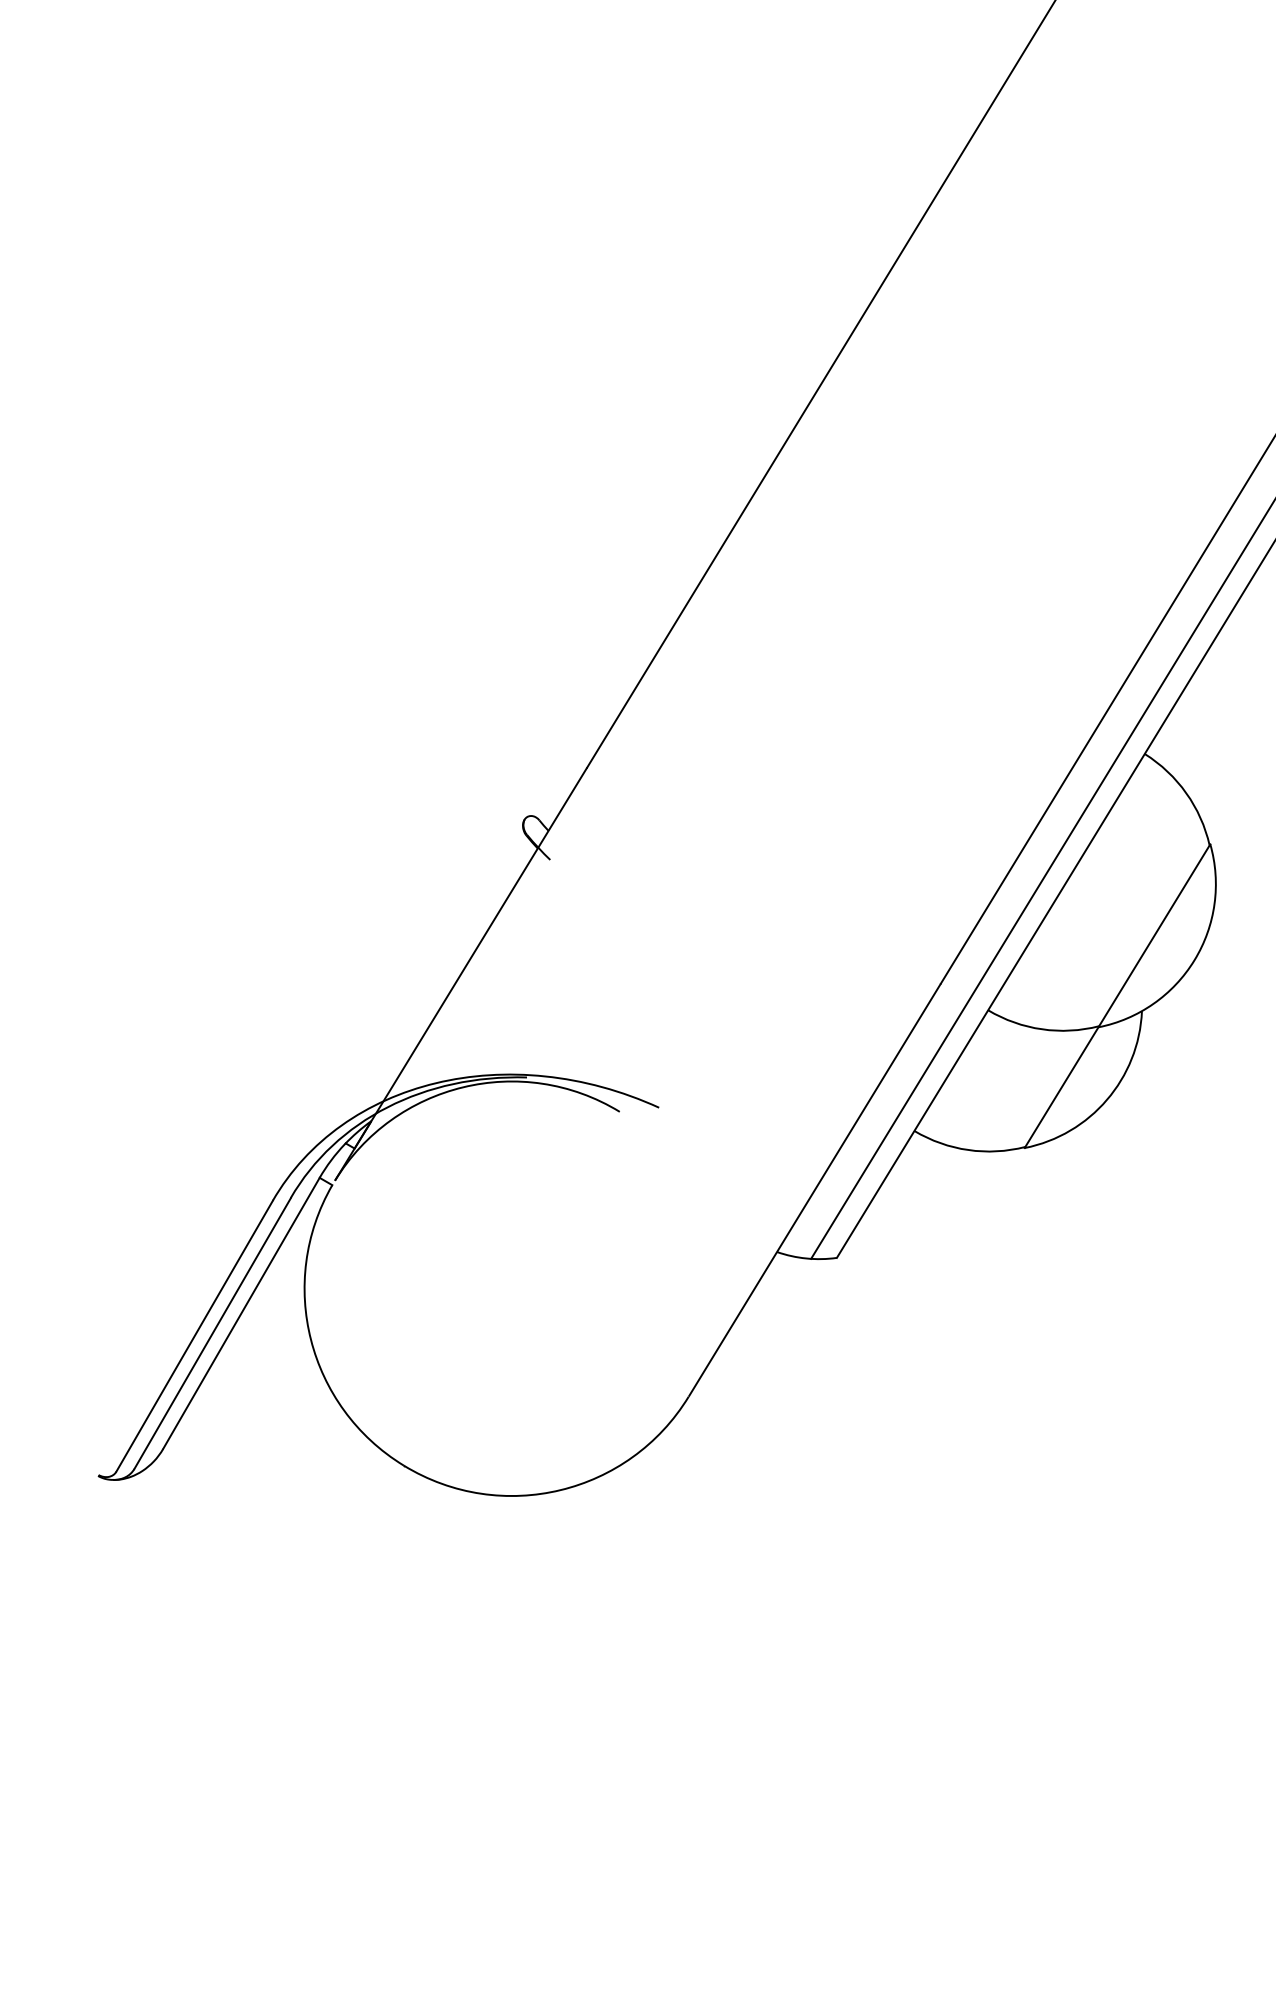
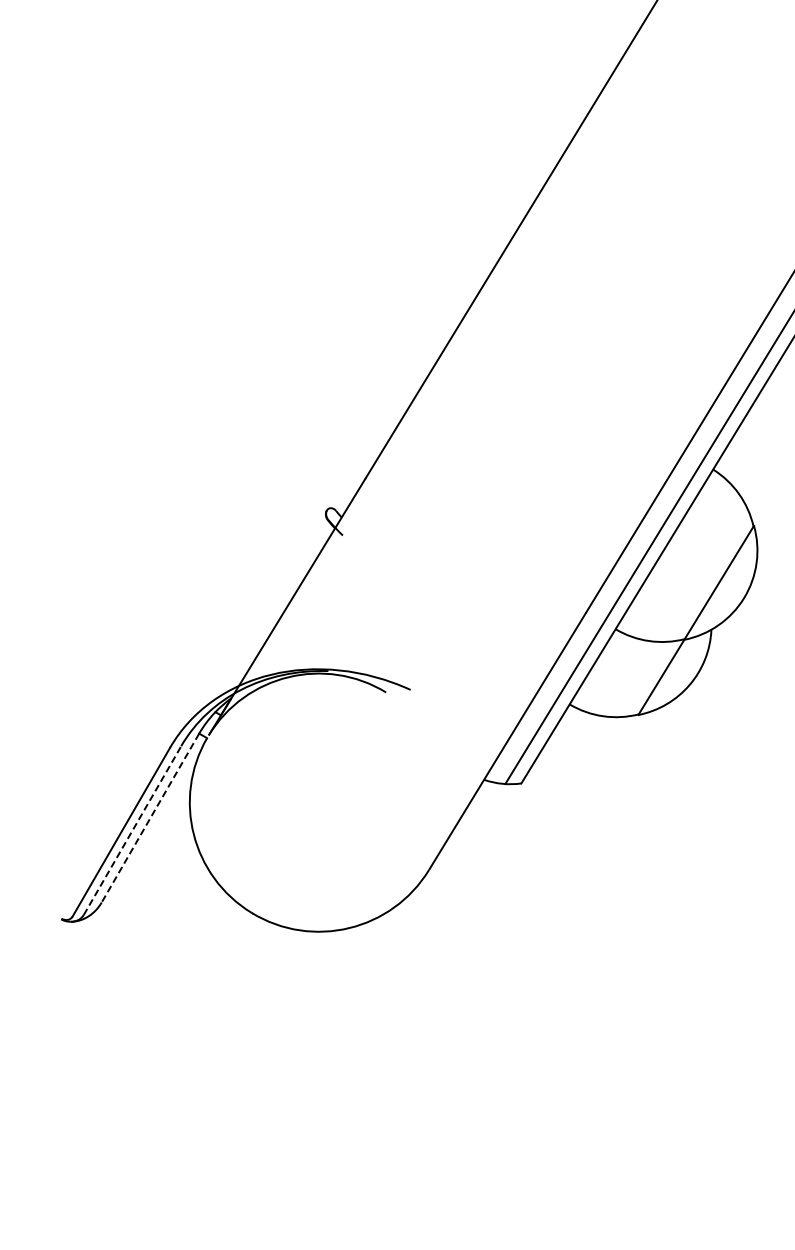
line: (241, 1314) -> (150, 818), solid -> dashed
line: (212, 1333) -> (132, 830), solid -> dashed

